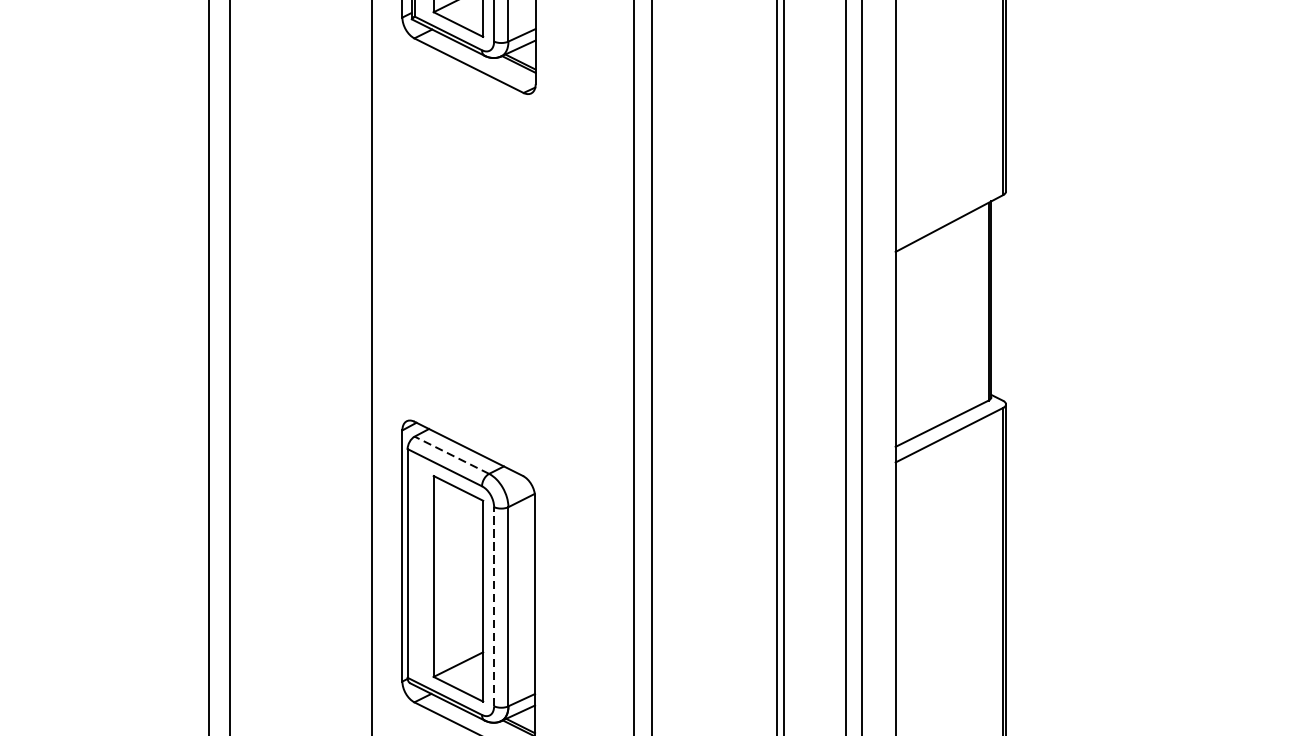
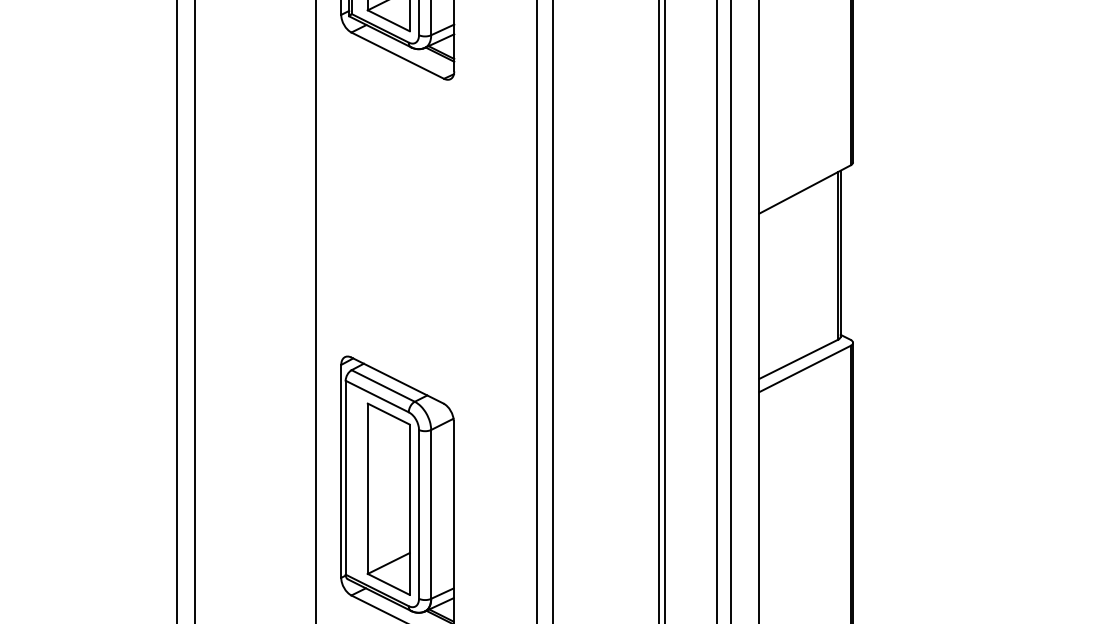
line: (451, 454) -> (382, 385), dashed -> solid
line: (494, 605) -> (419, 513), dashed -> solid

